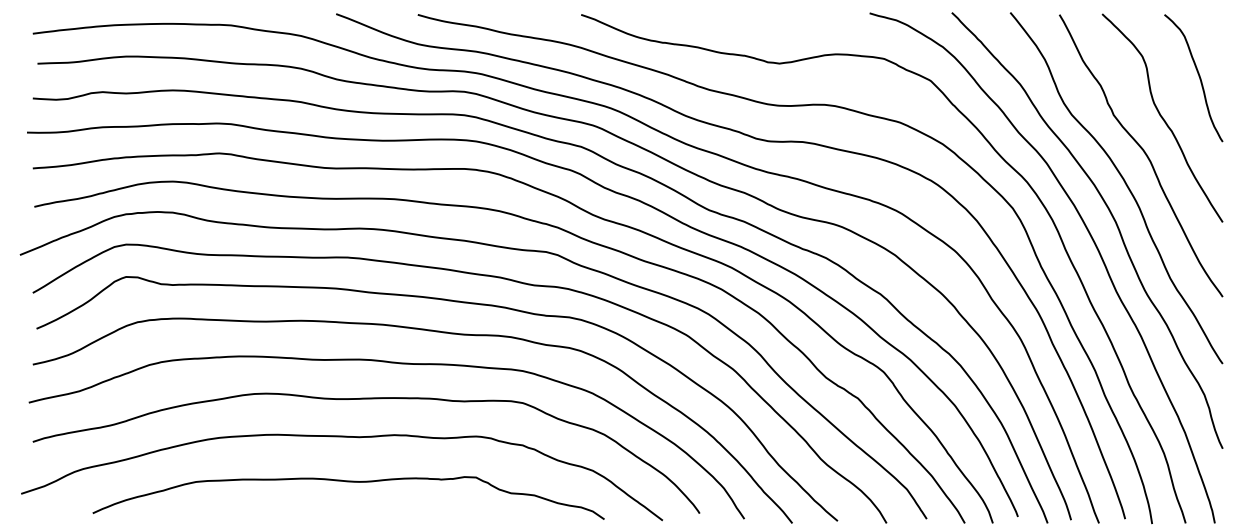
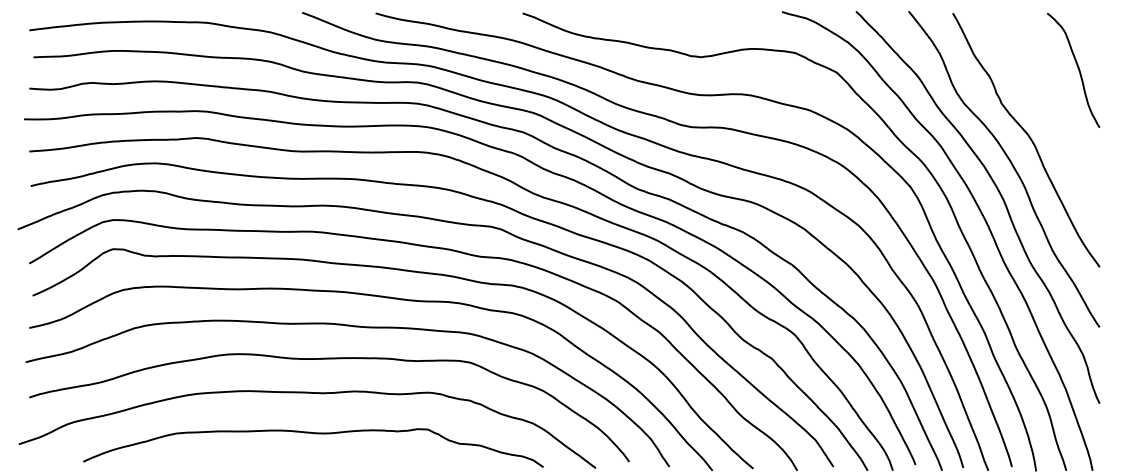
curve: (1162, 118) -> (1045, 106), removed

